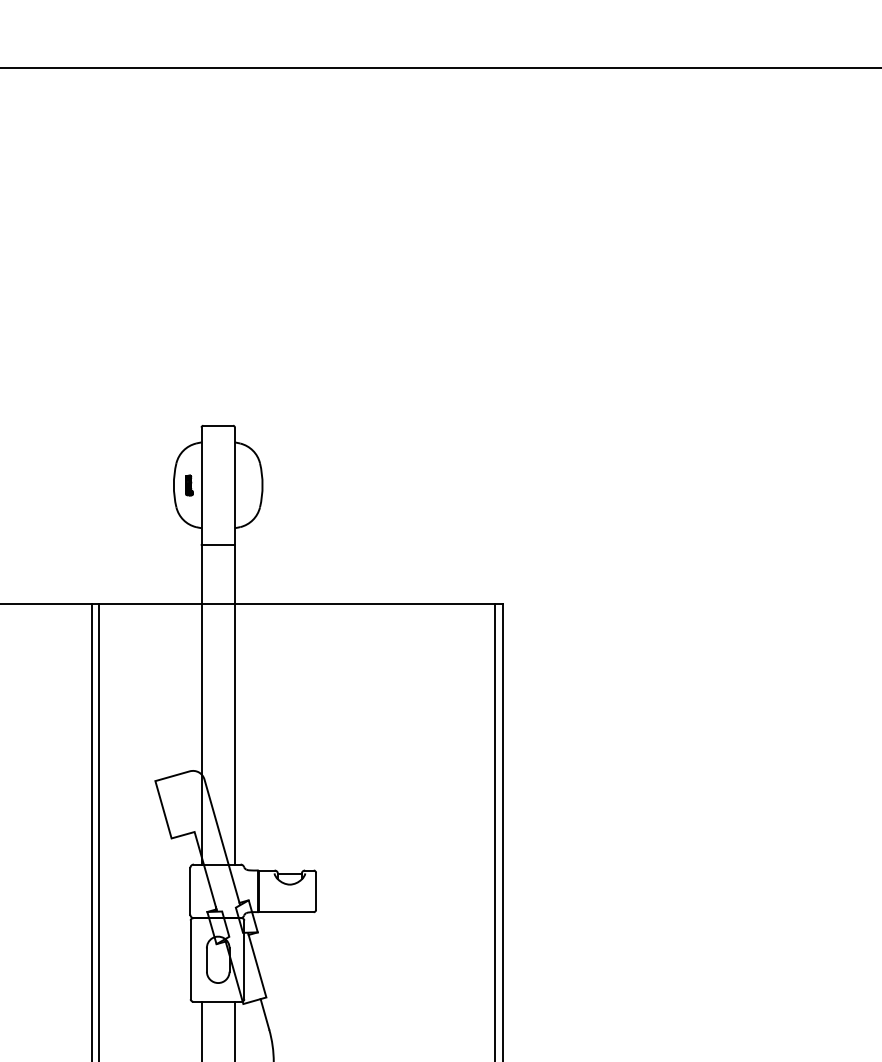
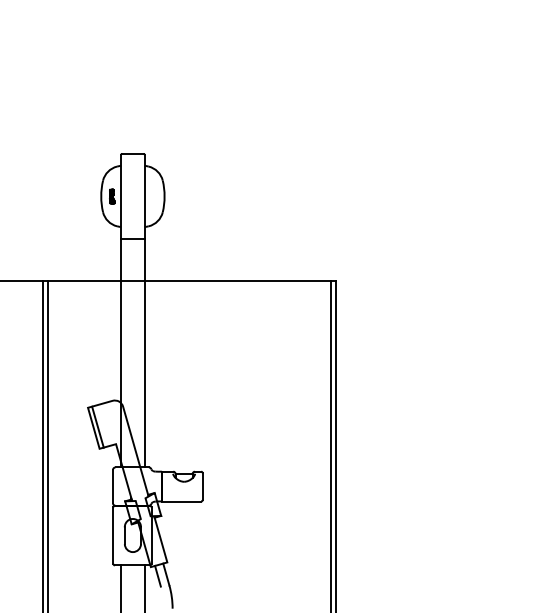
line: (169, 807) -> (98, 426), added
line: (253, 1016) -> (158, 576), added

